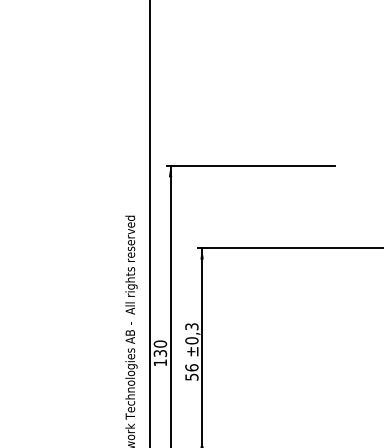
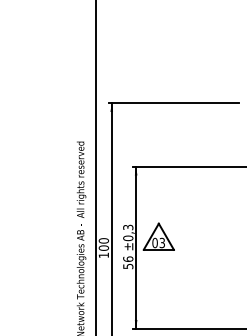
part: (231, 338) -> (158, 236), added
text: (160, 353) -> (103, 248), 130 -> 100

